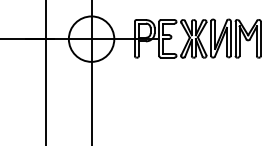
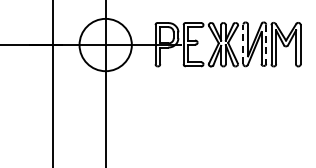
line: (211, 38) -> (243, 44), solid -> dashed
line: (231, 38) -> (266, 44), solid -> dashed

